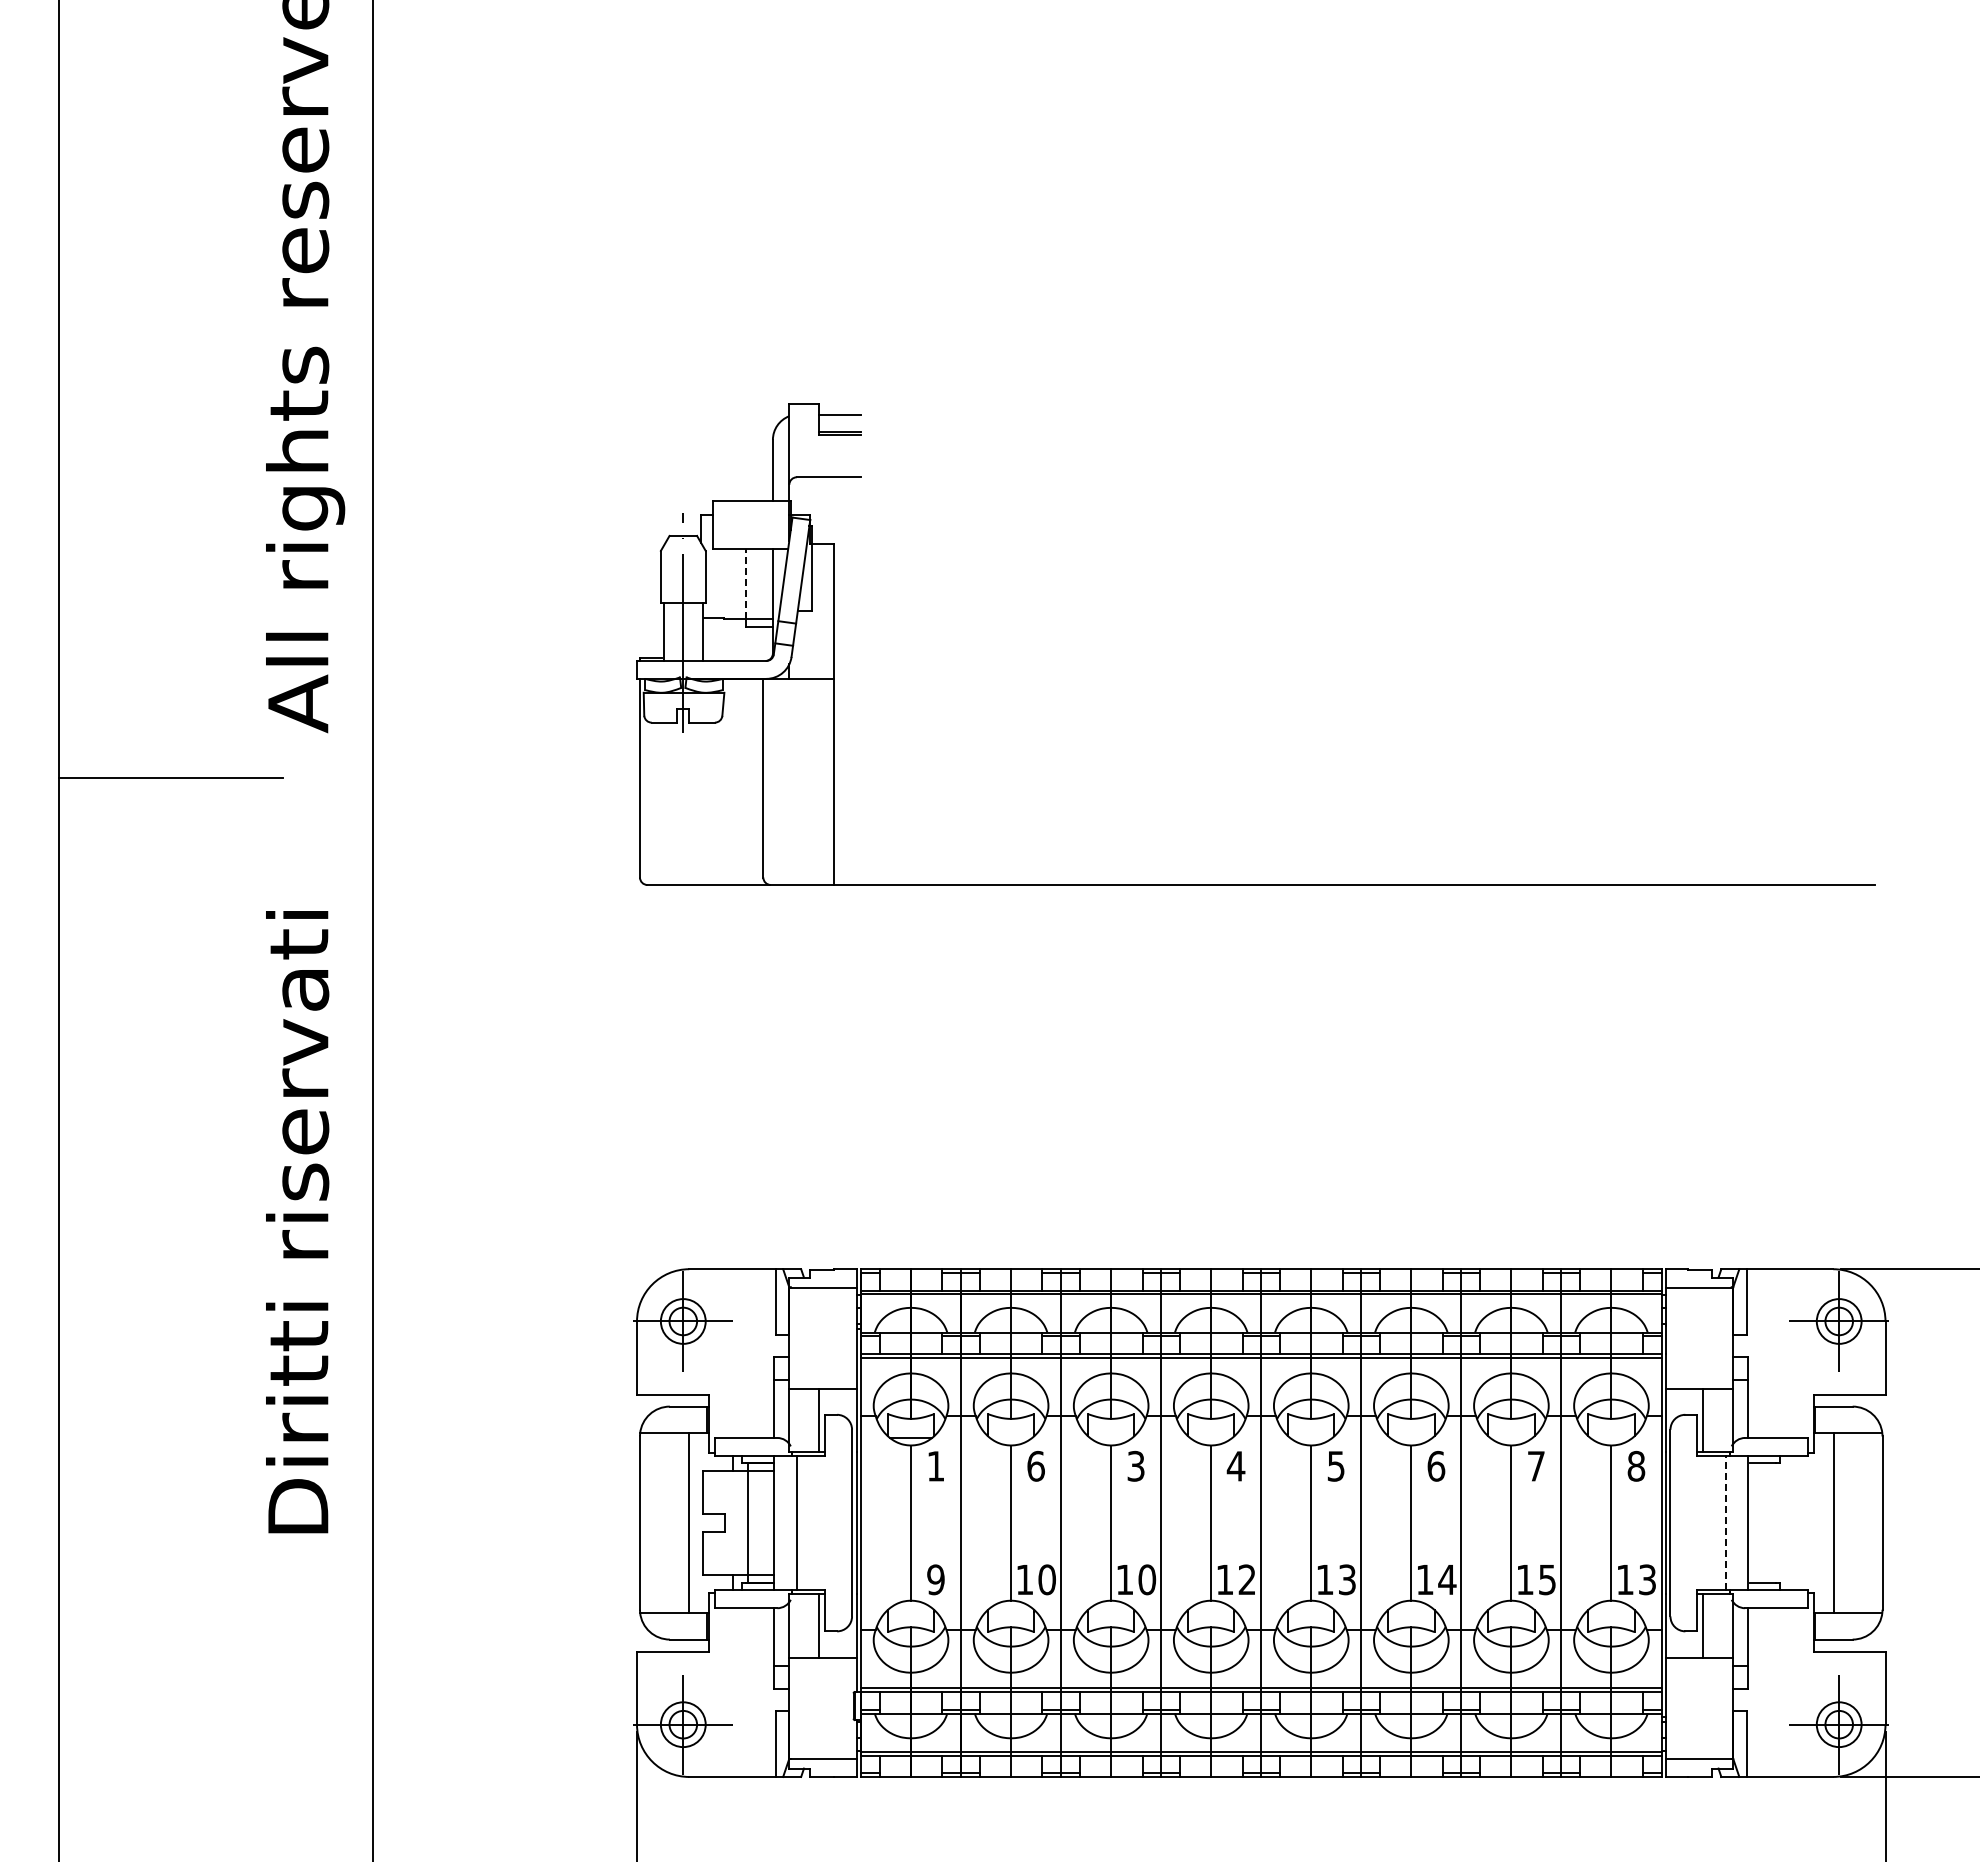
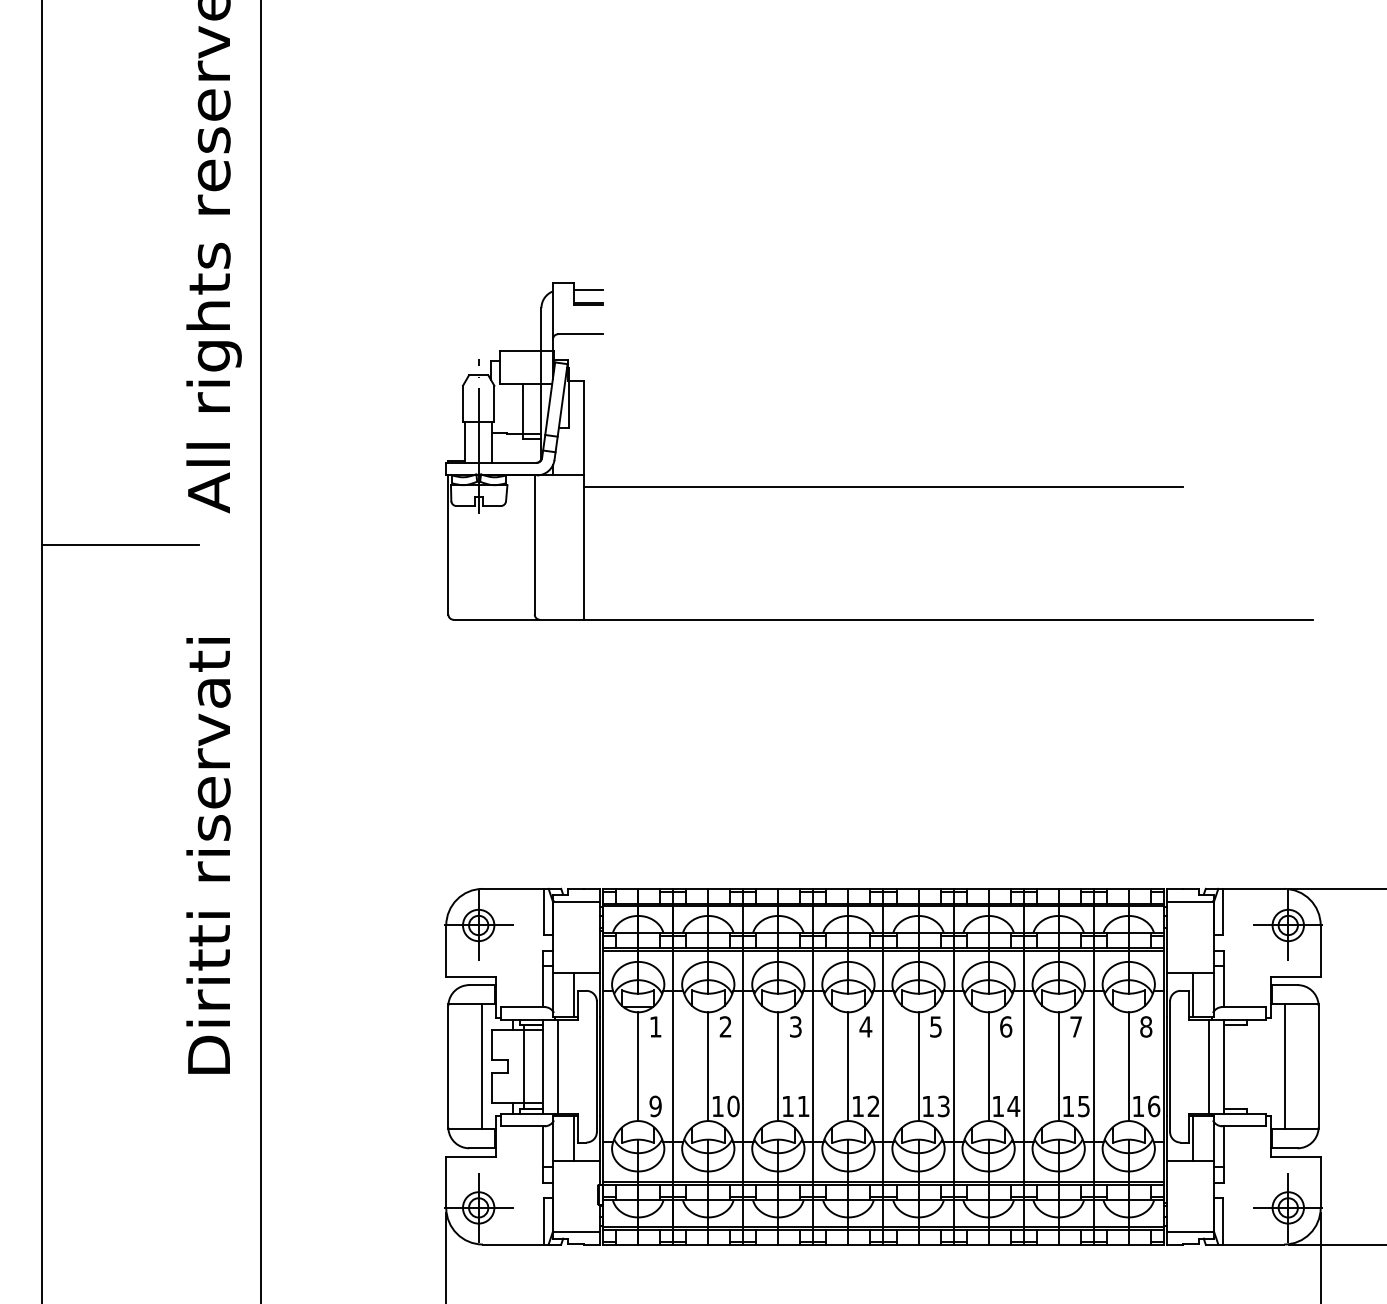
line: (772, 524) -> (541, 367), added
line: (746, 583) -> (522, 408), dashed -> solid
line: (1261, 695) -> (883, 487), added
text: (1035, 1465) -> (725, 1026), 6 -> 2
line: (1725, 1522) -> (1208, 1066), dashed -> solid
text: (1147, 1579) -> (803, 1106), 10 -> 11
text: (1647, 1579) -> (1154, 1106), 13 -> 16

